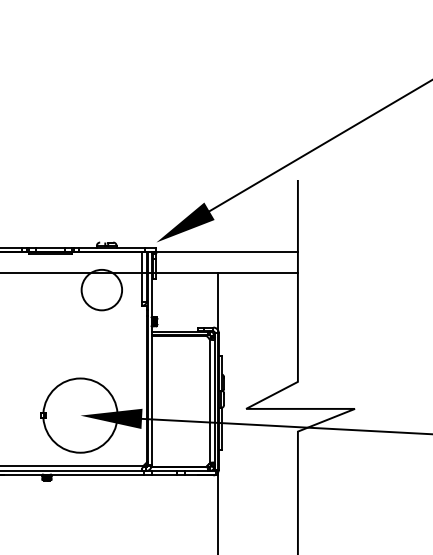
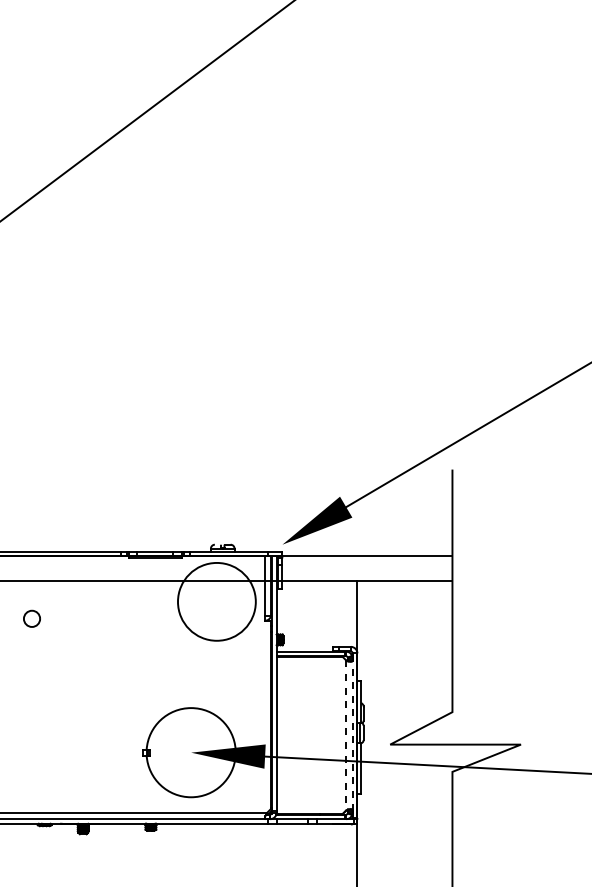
circle: (101, 289) -> (216, 601), size x1.6
line: (209, 401) -> (346, 735), solid -> dashed
line: (214, 401) -> (352, 735), solid -> dashed

